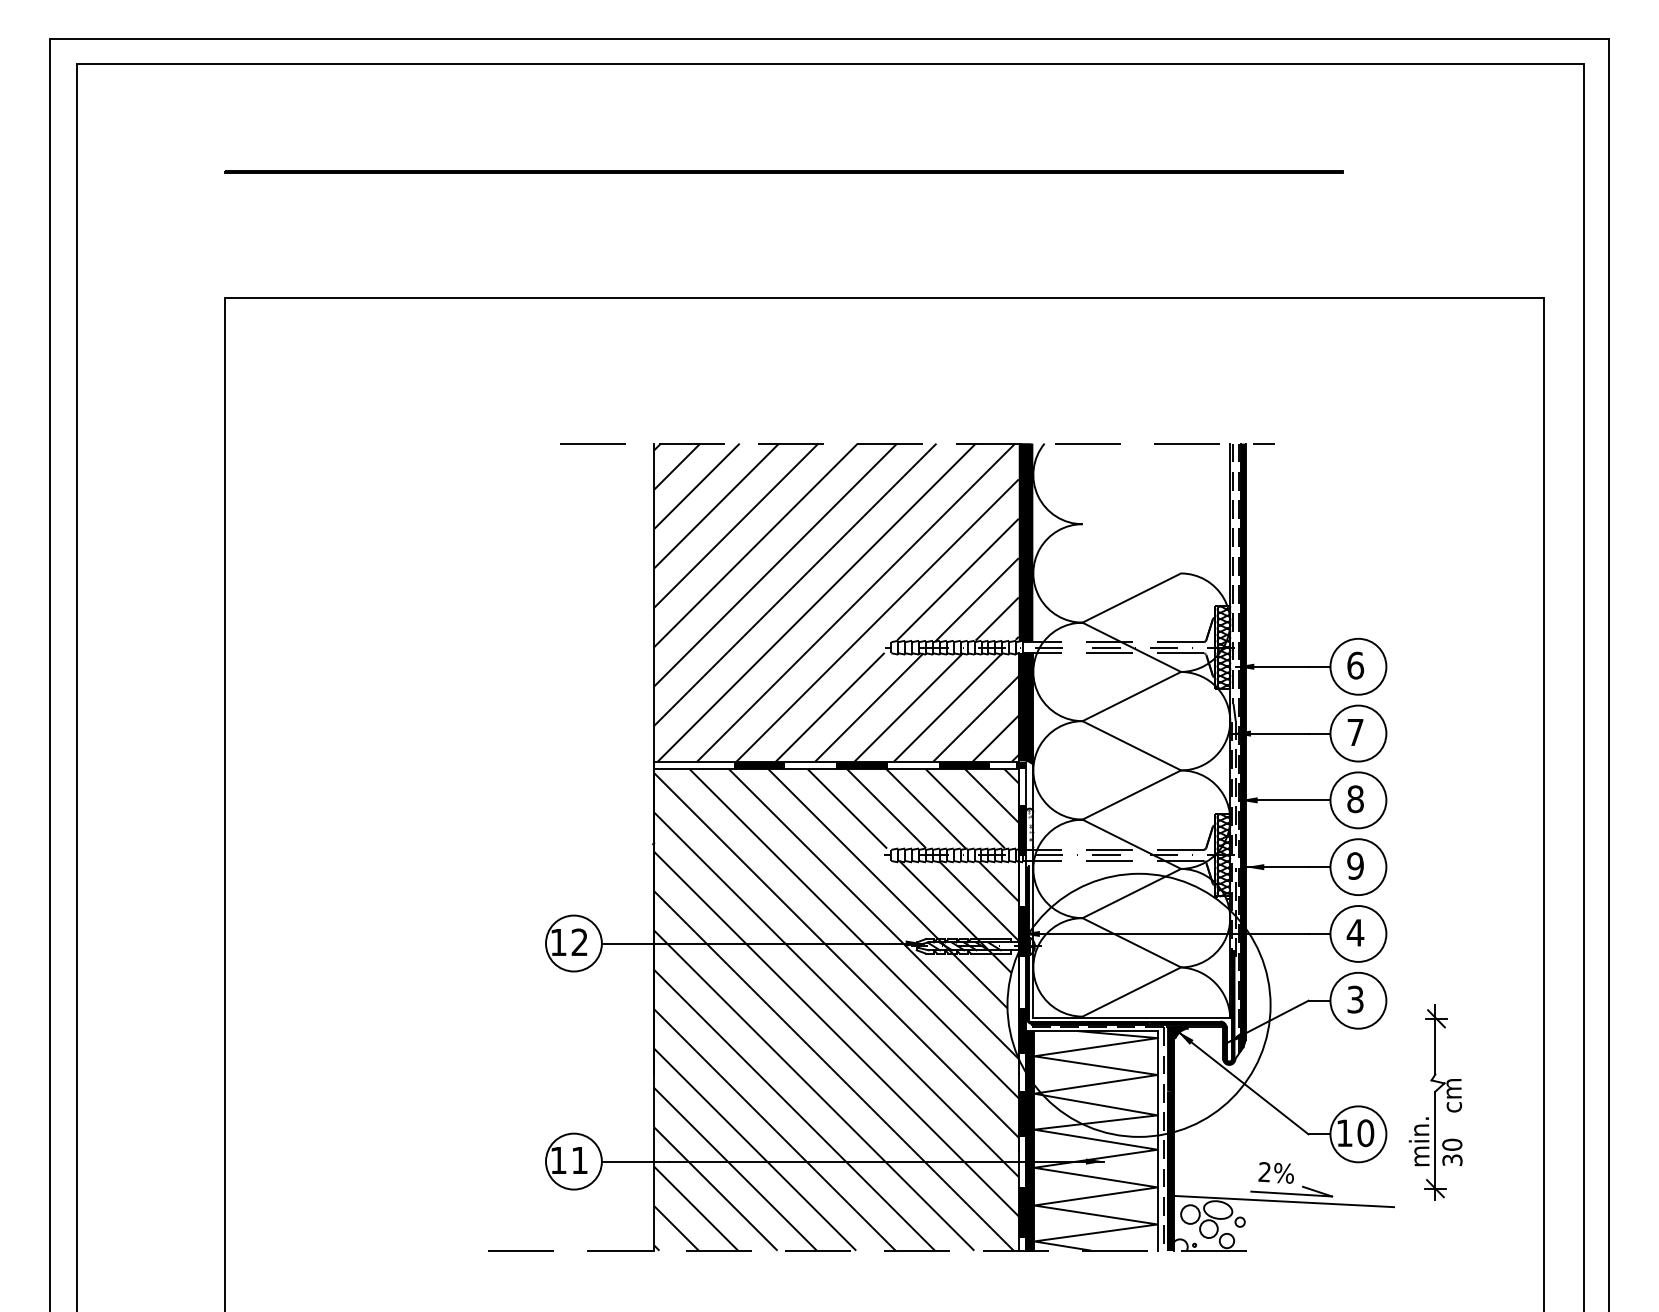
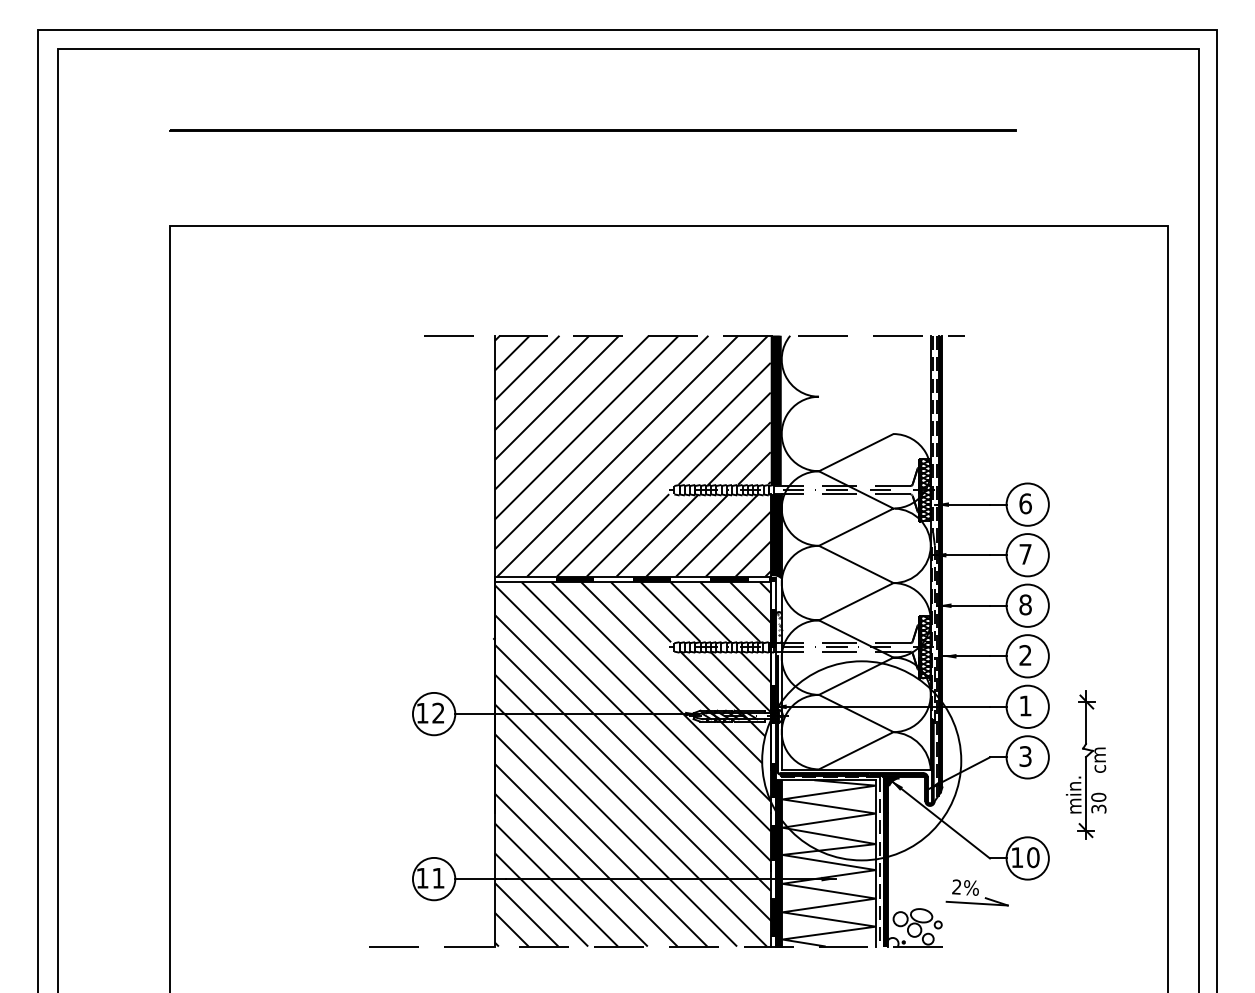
text: (1355, 866) -> (1025, 655), 9 -> 2
text: (1355, 932) -> (1025, 705), 4 -> 1
part: (1434, 1101) -> (1085, 764), moved
line: (1284, 1201) -> (971, 909), removed

